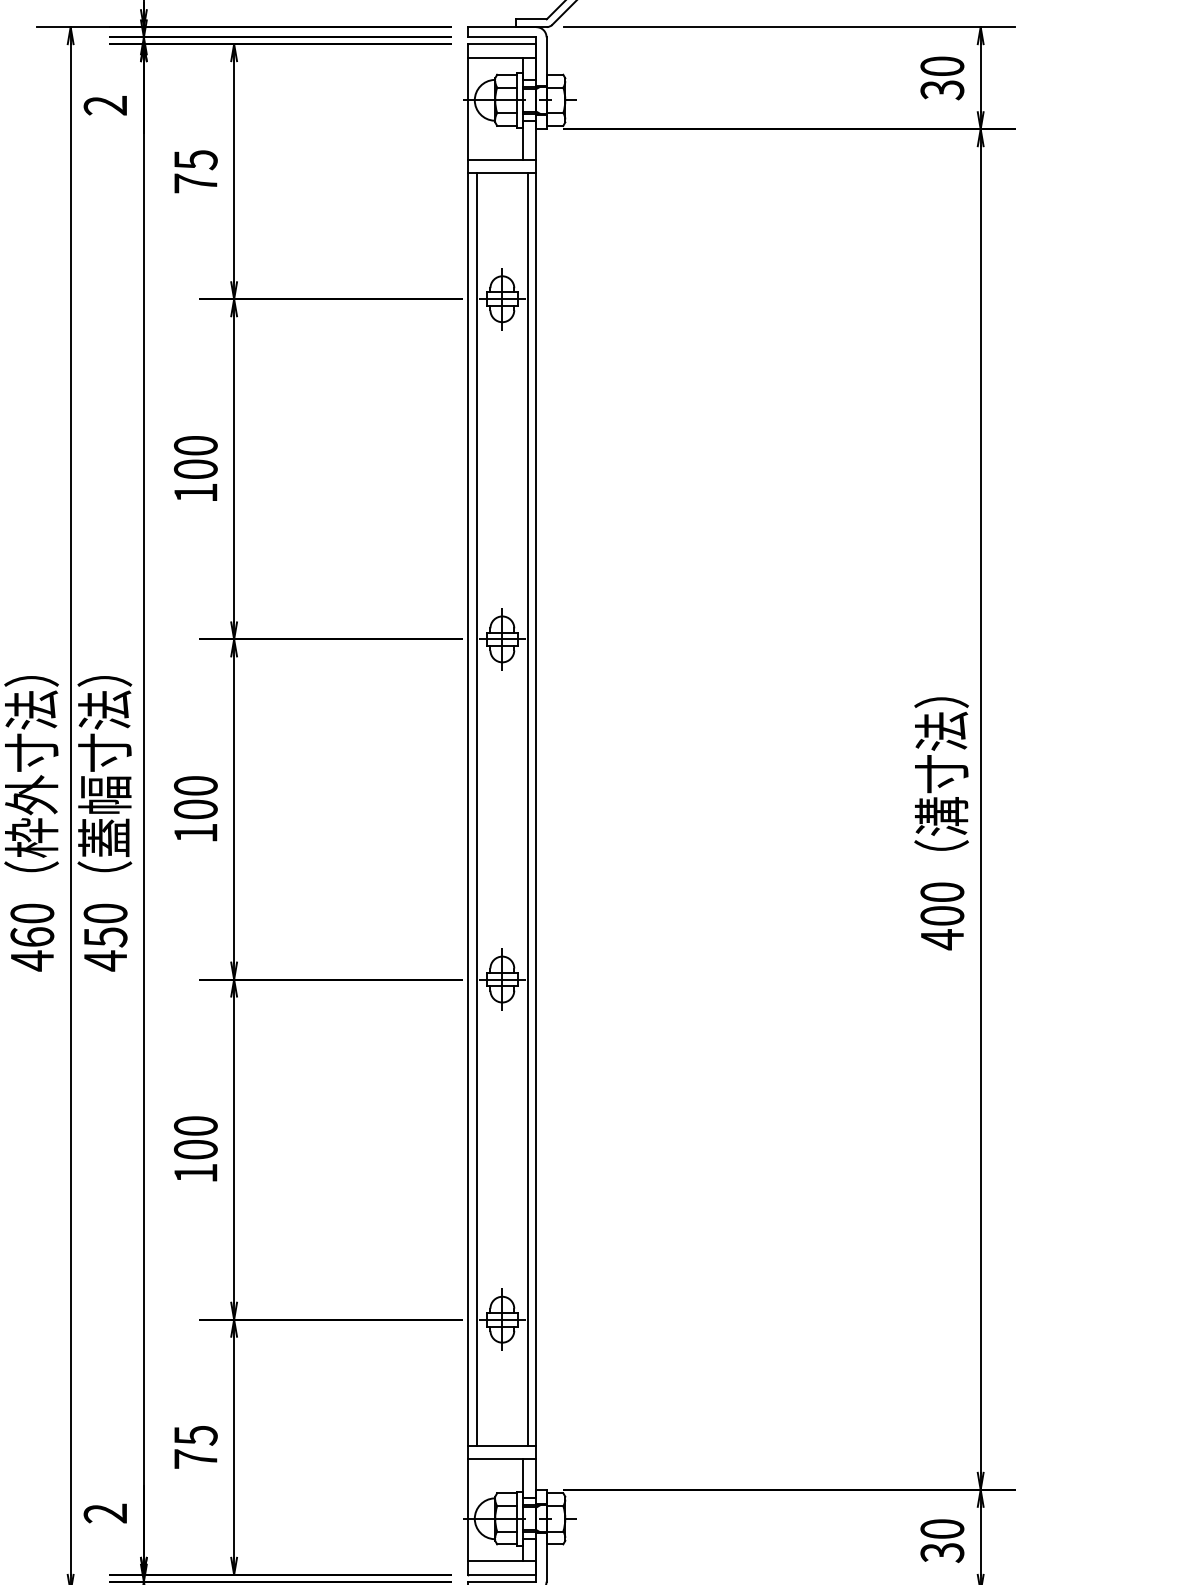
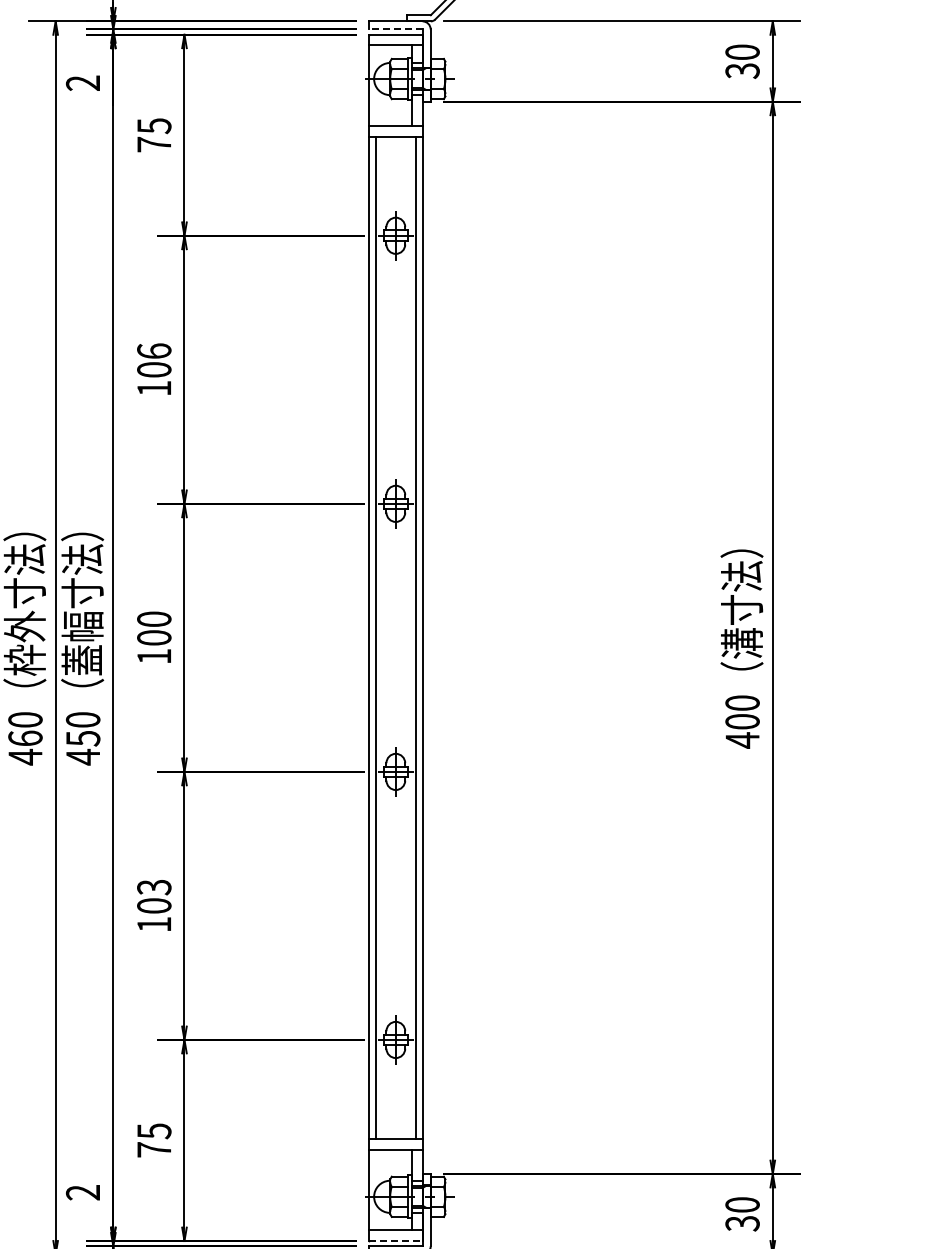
line: (501, 37) -> (395, 29), solid -> dashed
text: (196, 444) -> (154, 350), 100 -> 106
text: (196, 1126) -> (154, 887), 100 -> 103
line: (501, 1575) -> (395, 1241), solid -> dashed

